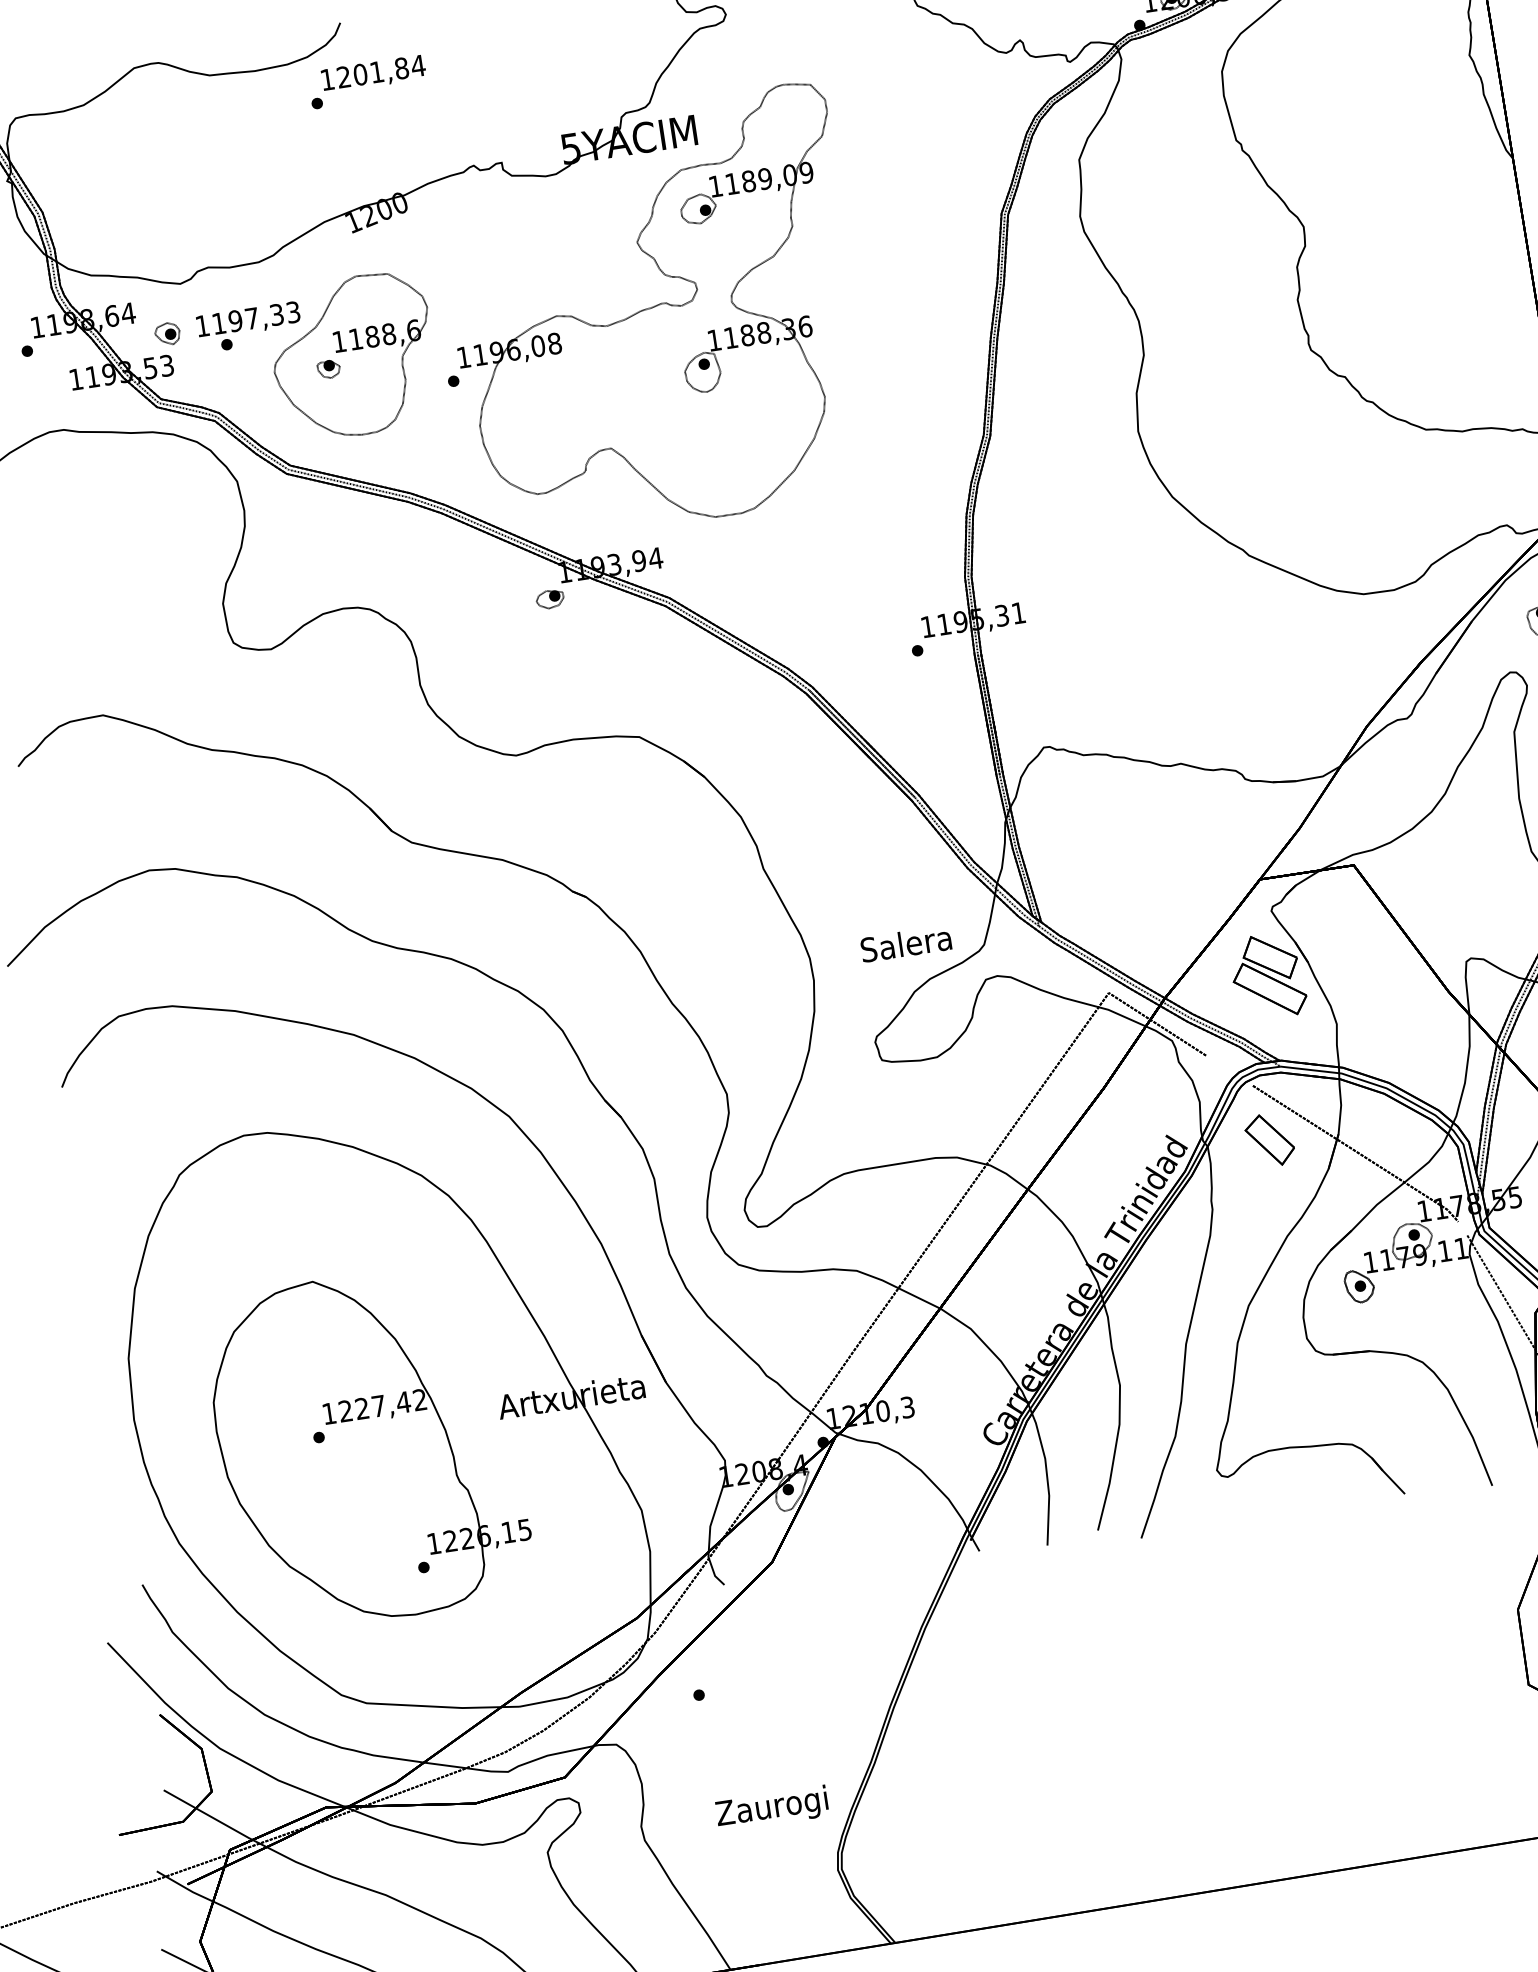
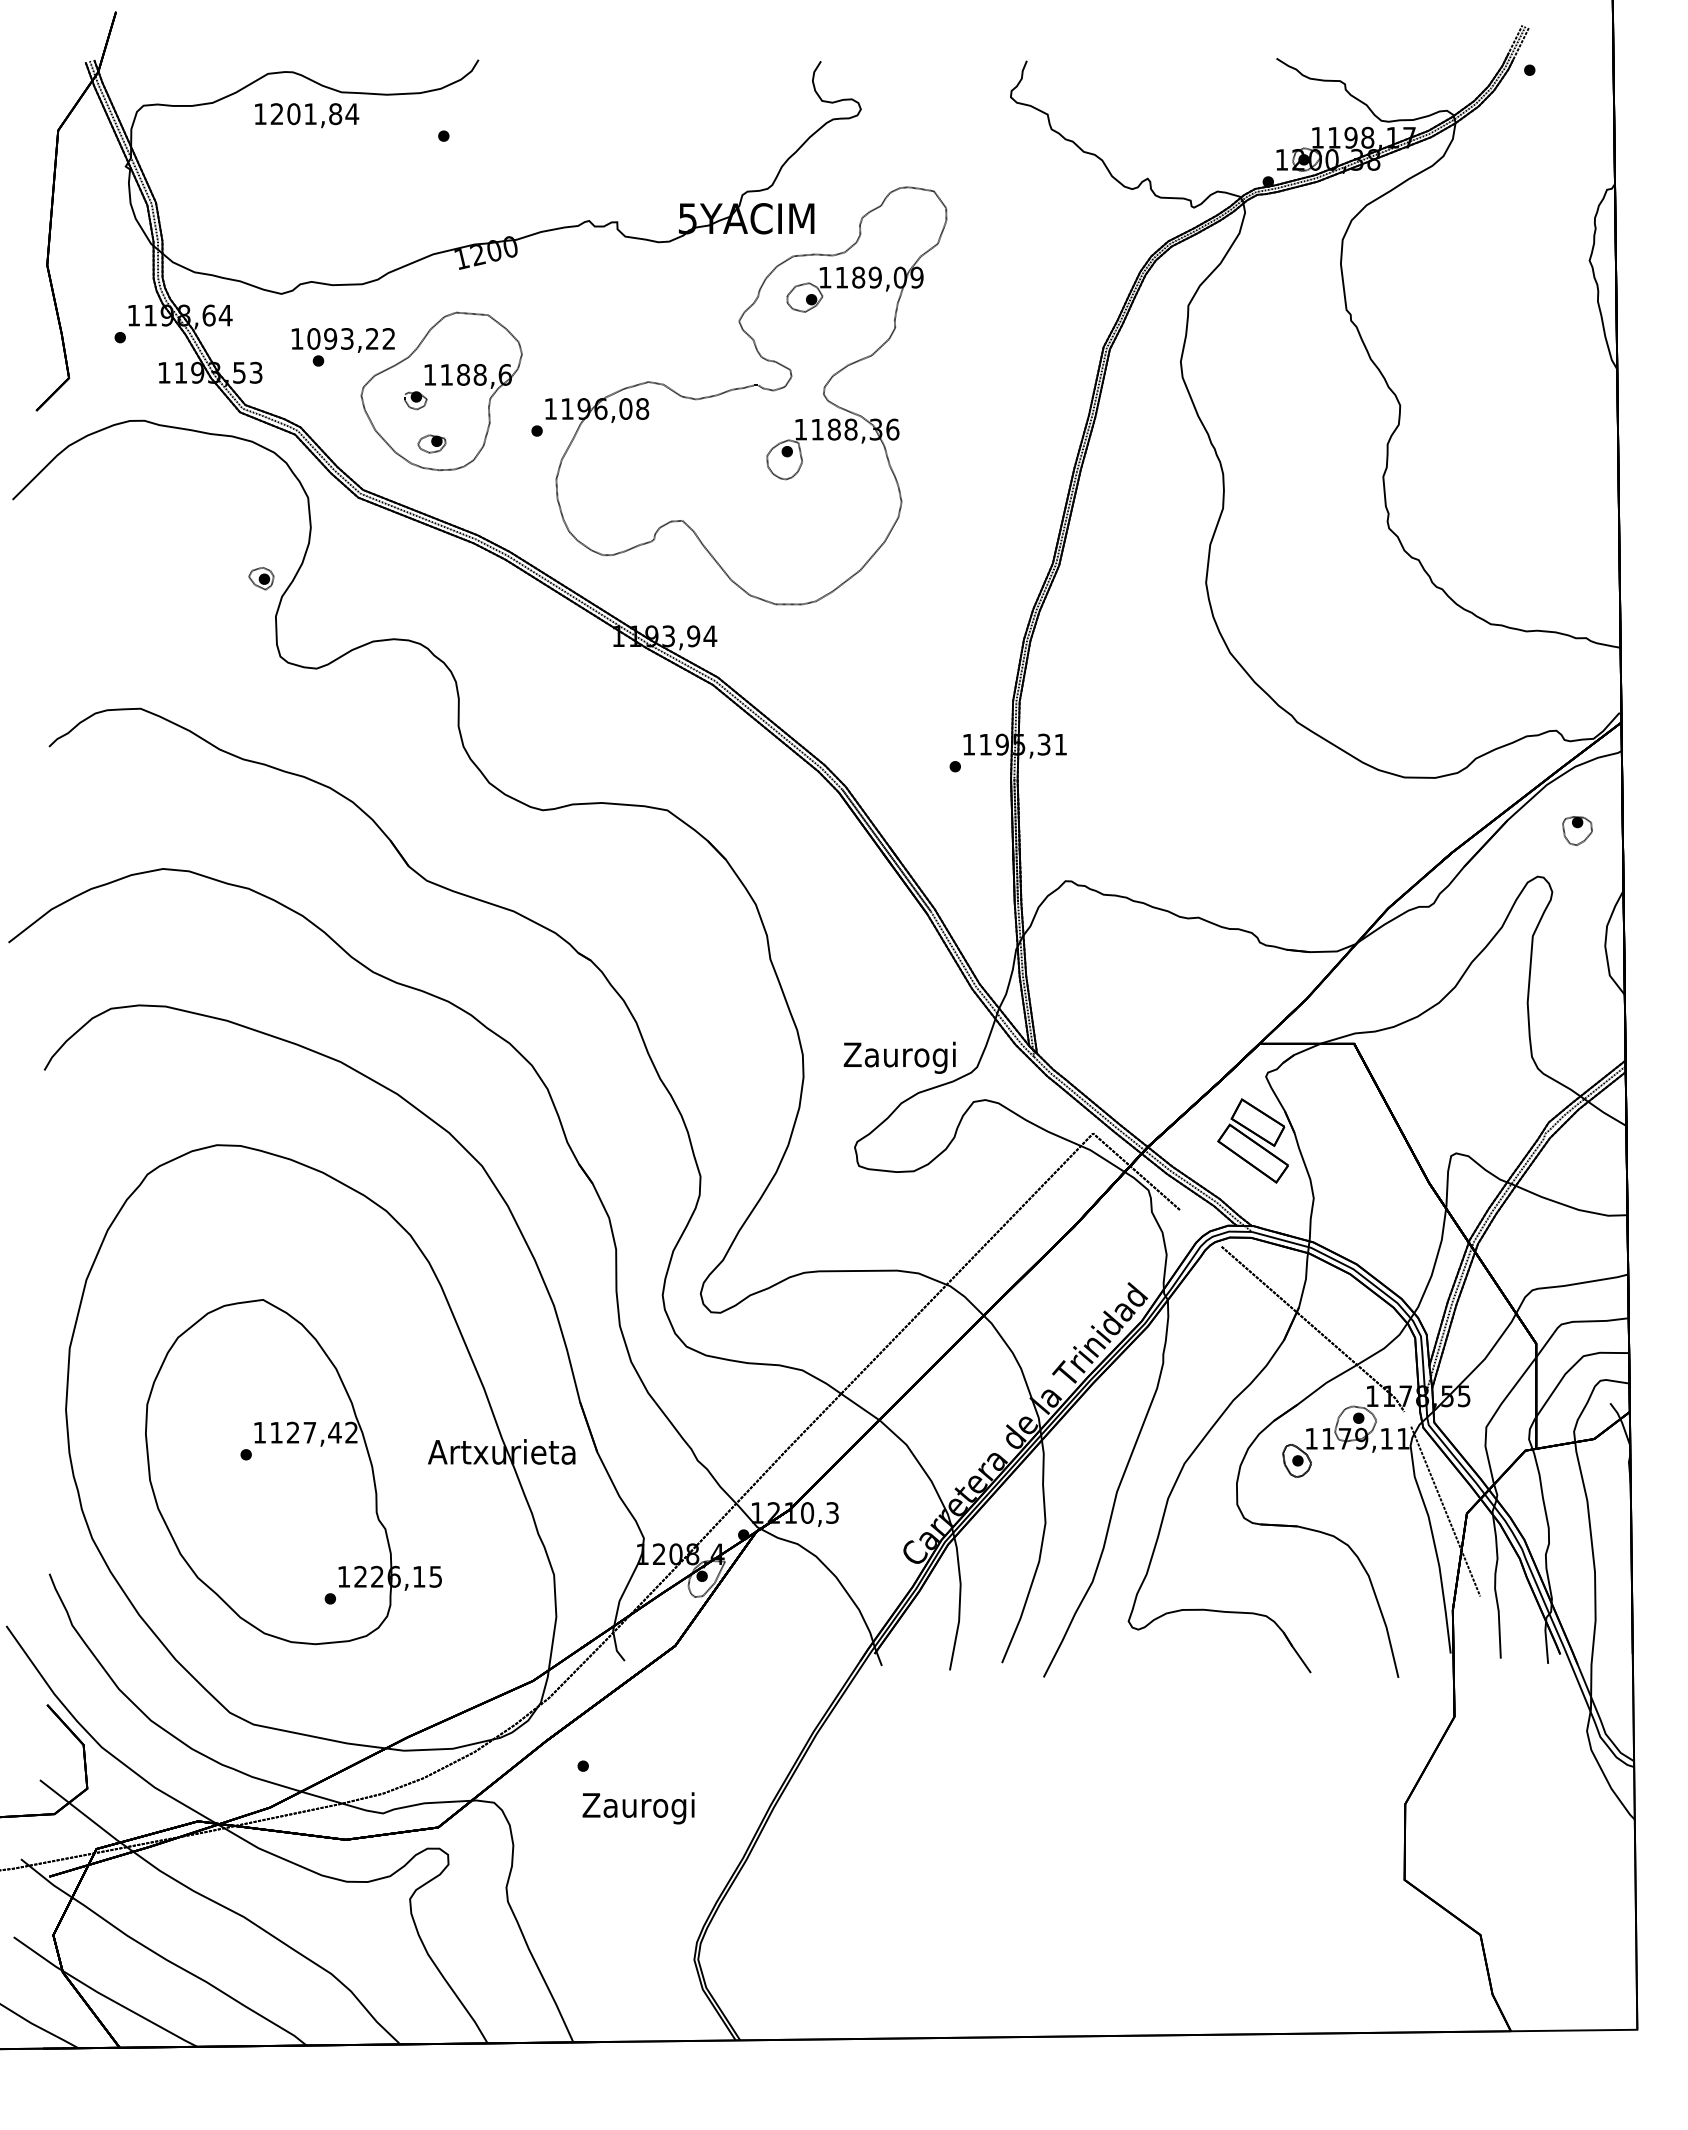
text: (374, 74) -> (307, 115), moved
text: (256, 317) -> (351, 338), 1197,33 -> 1093,22
part: (167, 333) -> (261, 578), moved
part: (549, 598) -> (431, 443), moved
text: (905, 946) -> (899, 1057), Salera -> Zaurogi
part: (1269, 1139) -> (1229, 1302), removed
text: (345, 1410) -> (276, 1432), 1227,42 -> 1127,42
text: (772, 1808) -> (638, 1808), moved

